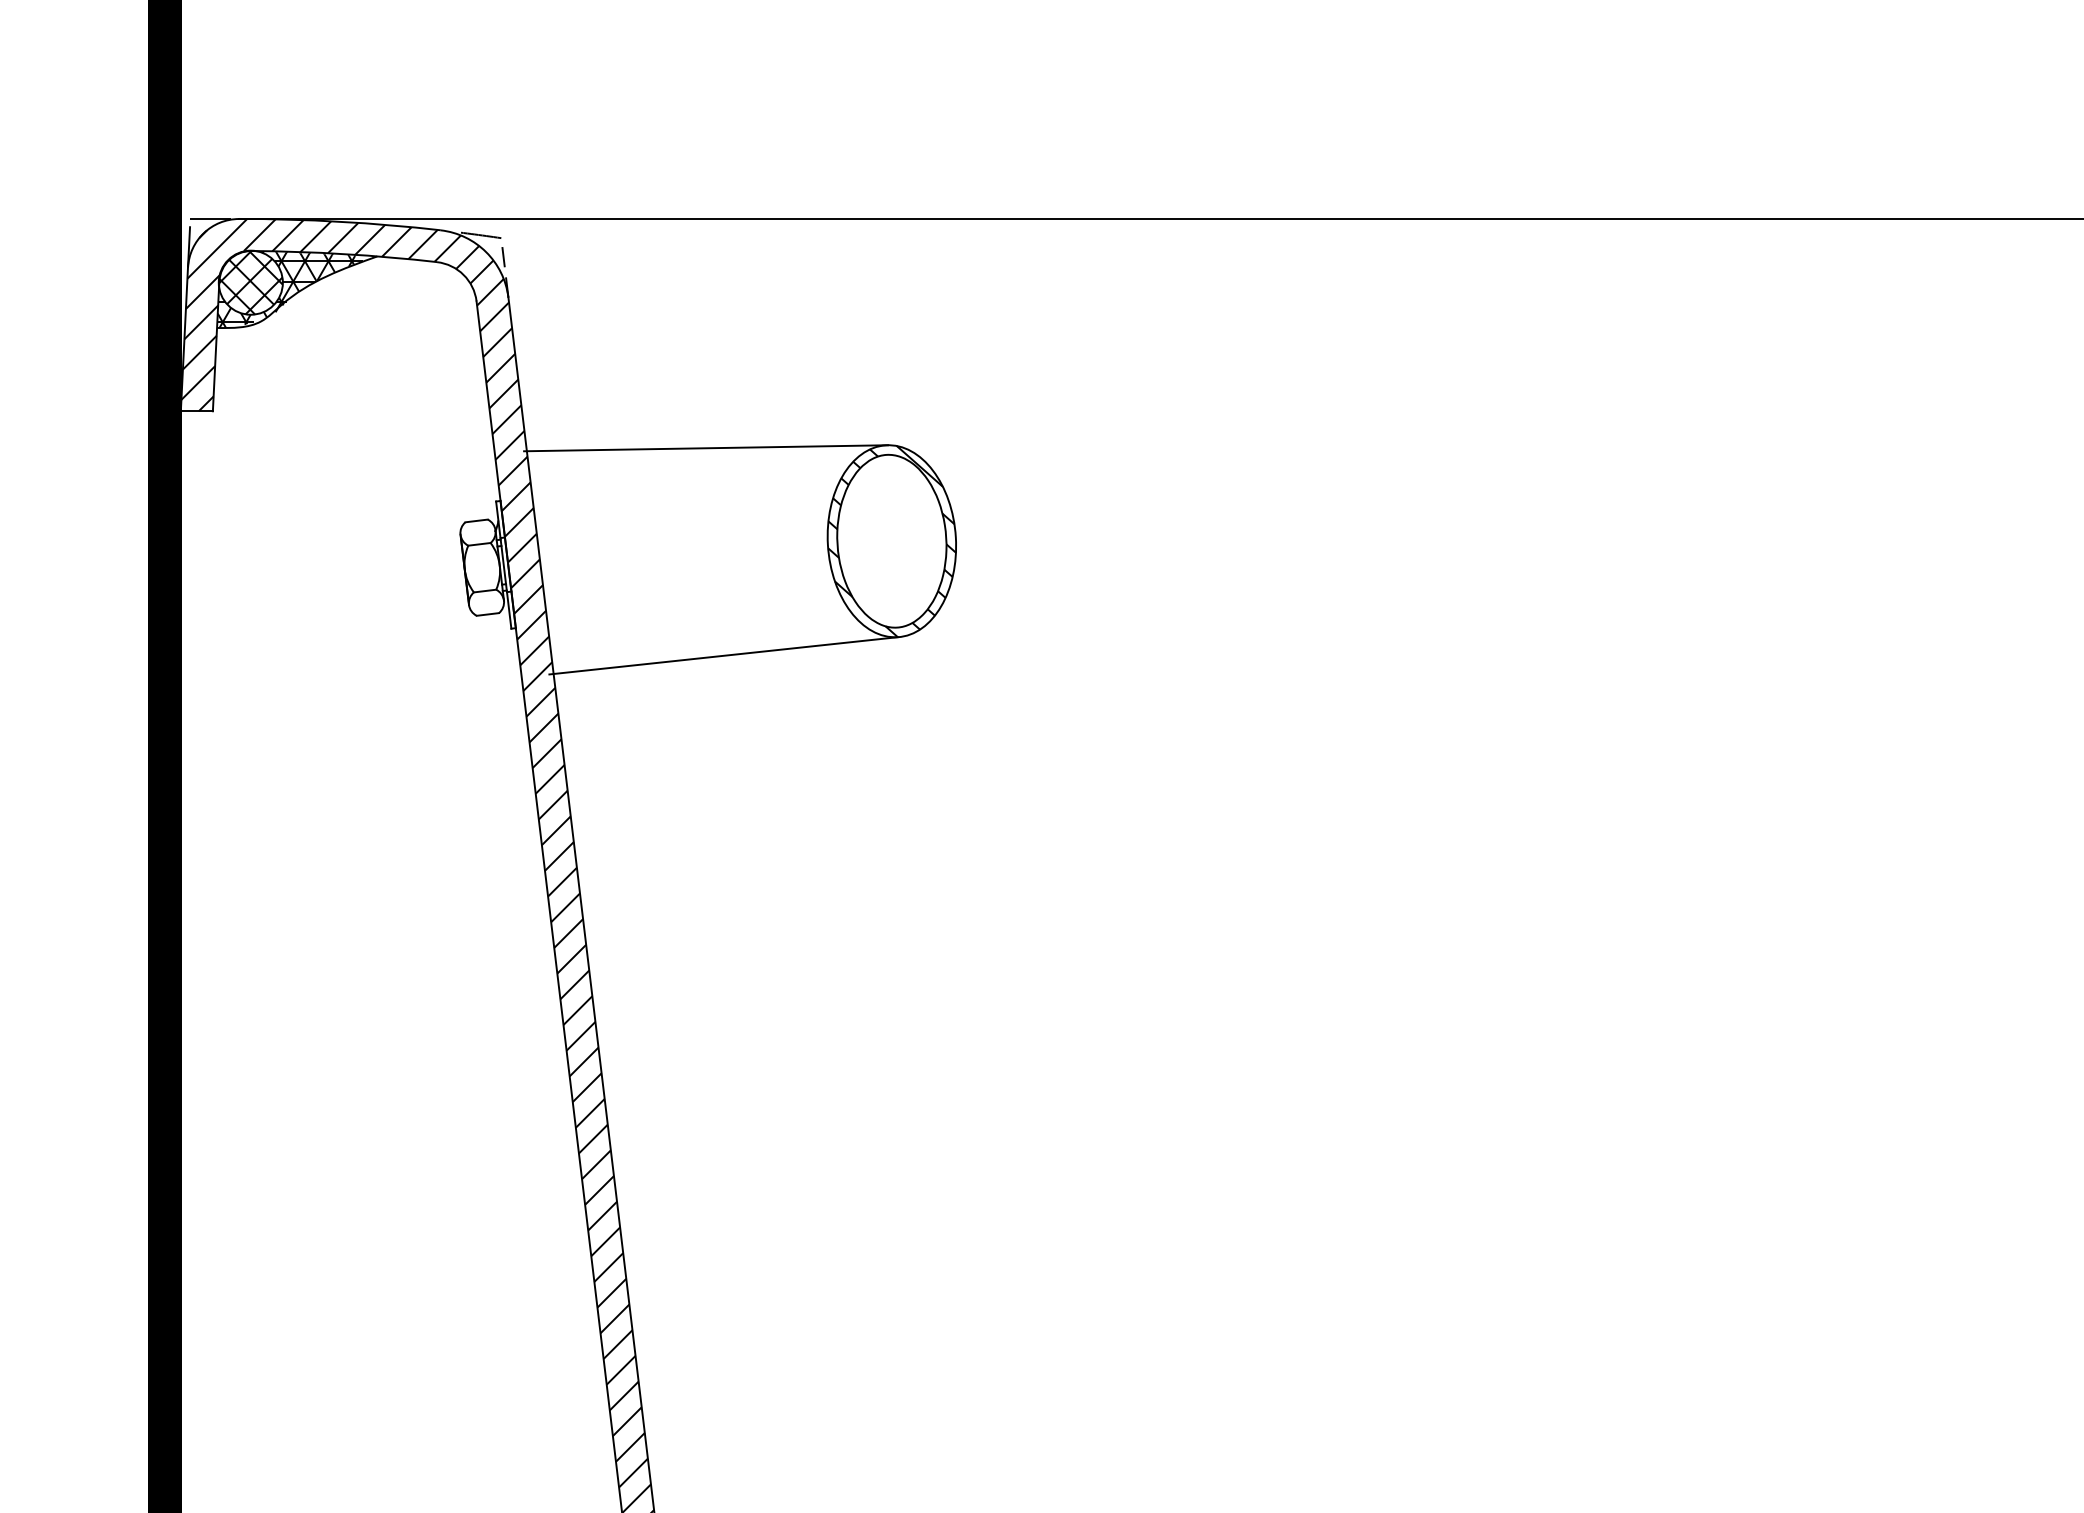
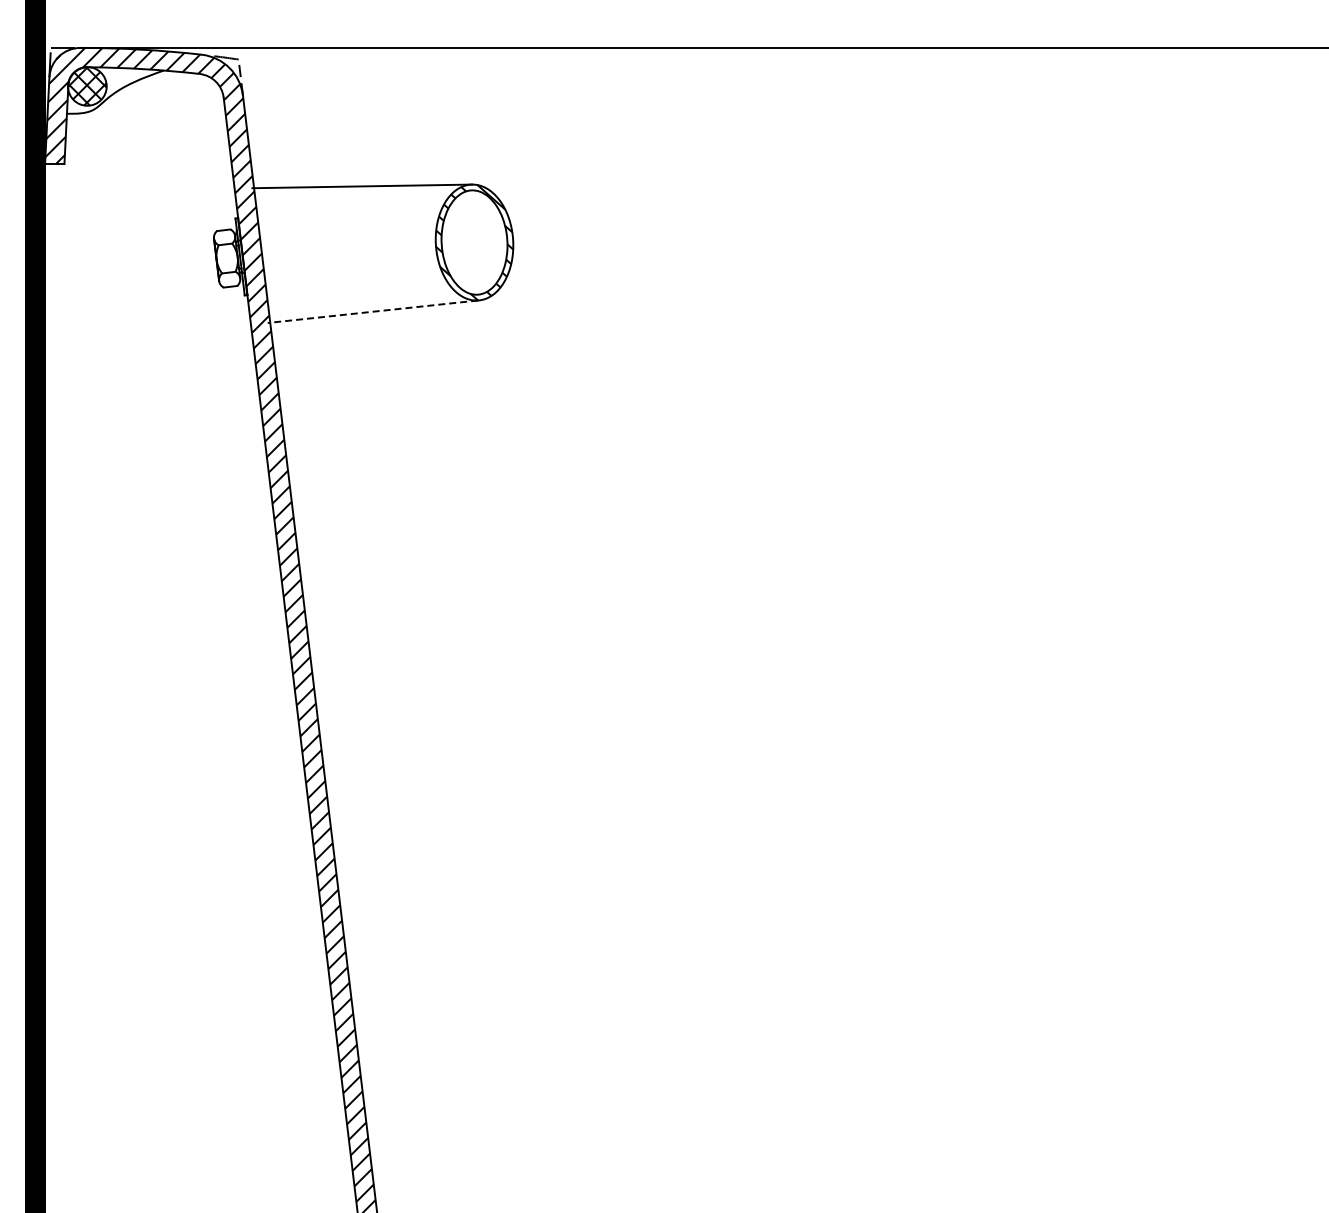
hatch: (295, 289) -> (114, 90), removed
line: (722, 655) -> (372, 311), solid -> dashed

